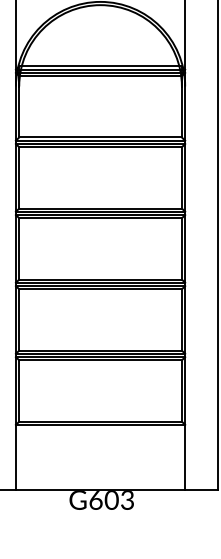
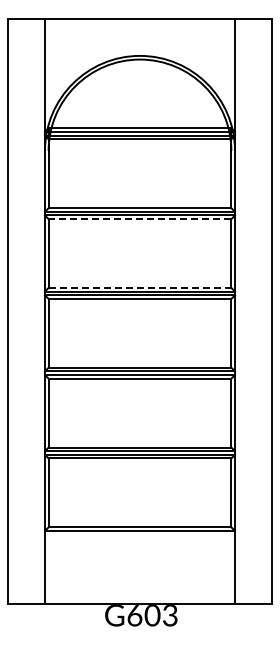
line: (100, 147) -> (139, 219), solid -> dashed
line: (101, 208) -> (140, 287), solid -> dashed

